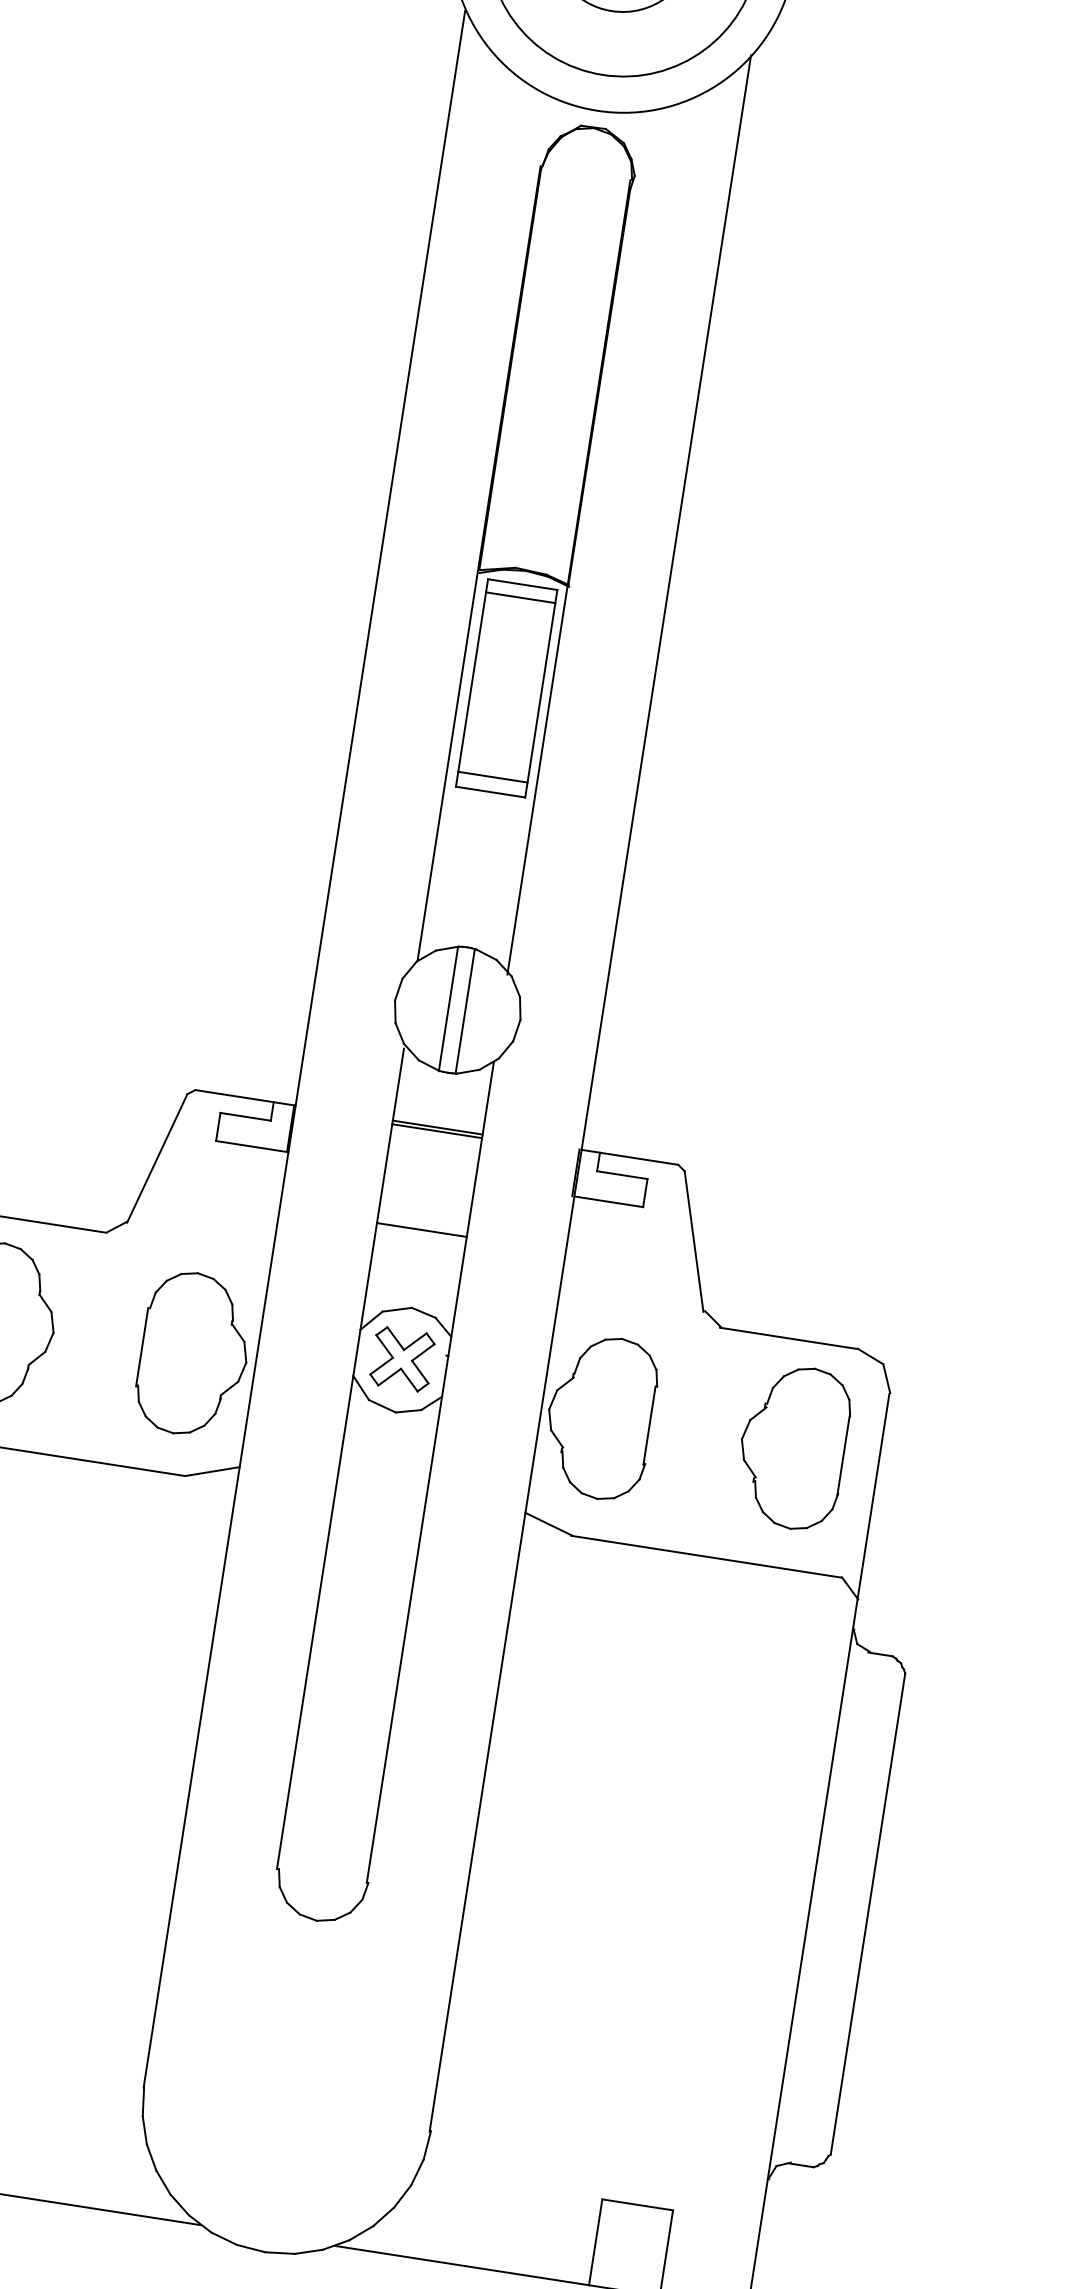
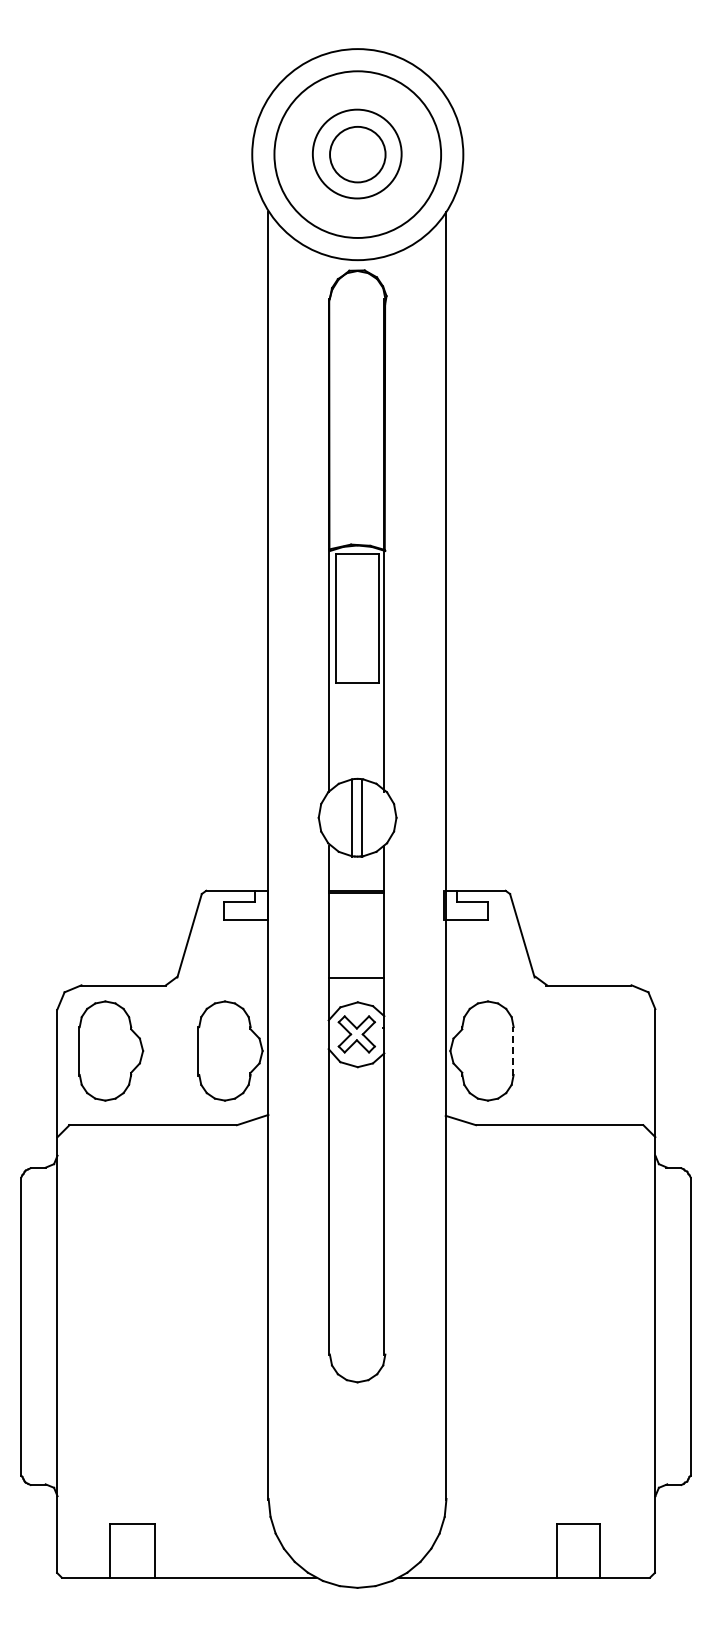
line: (519, 598) -> (356, 562), removed
line: (491, 777) -> (356, 673), removed
line: (421, 1230) -> (356, 978), moved
line: (649, 1424) -> (512, 1050), solid -> dashed
part: (793, 1446) -> (601, 1050), removed

